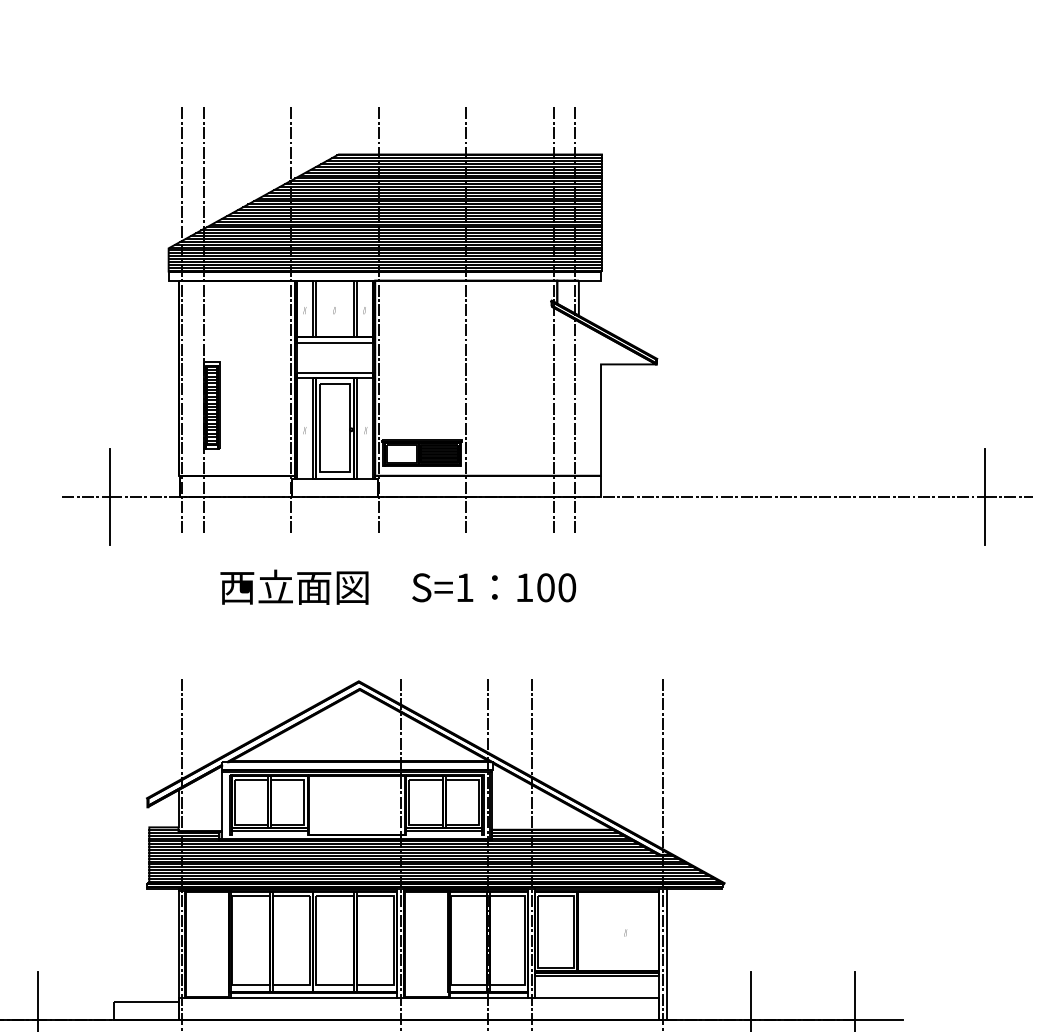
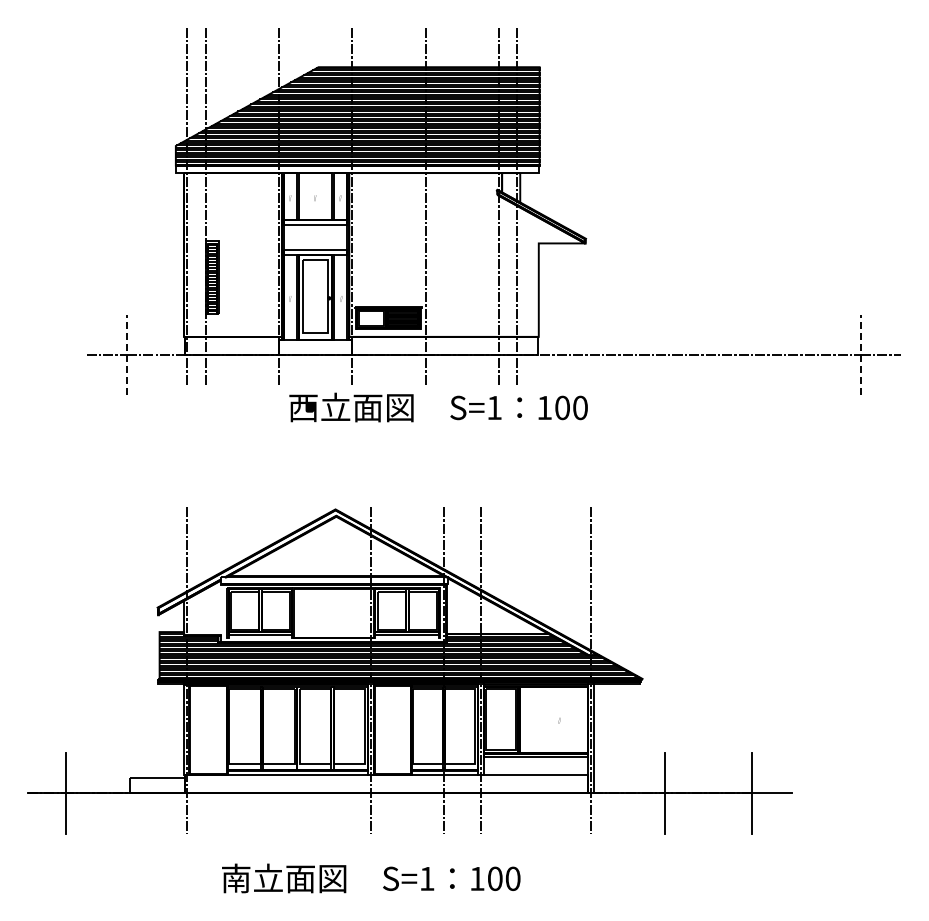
line: (109, 496) -> (126, 354), solid -> dashed
line: (984, 496) -> (860, 354), solid -> dashed
text: (398, 587) -> (438, 407), moved
line: (221, 801) -> (220, 610), removed

